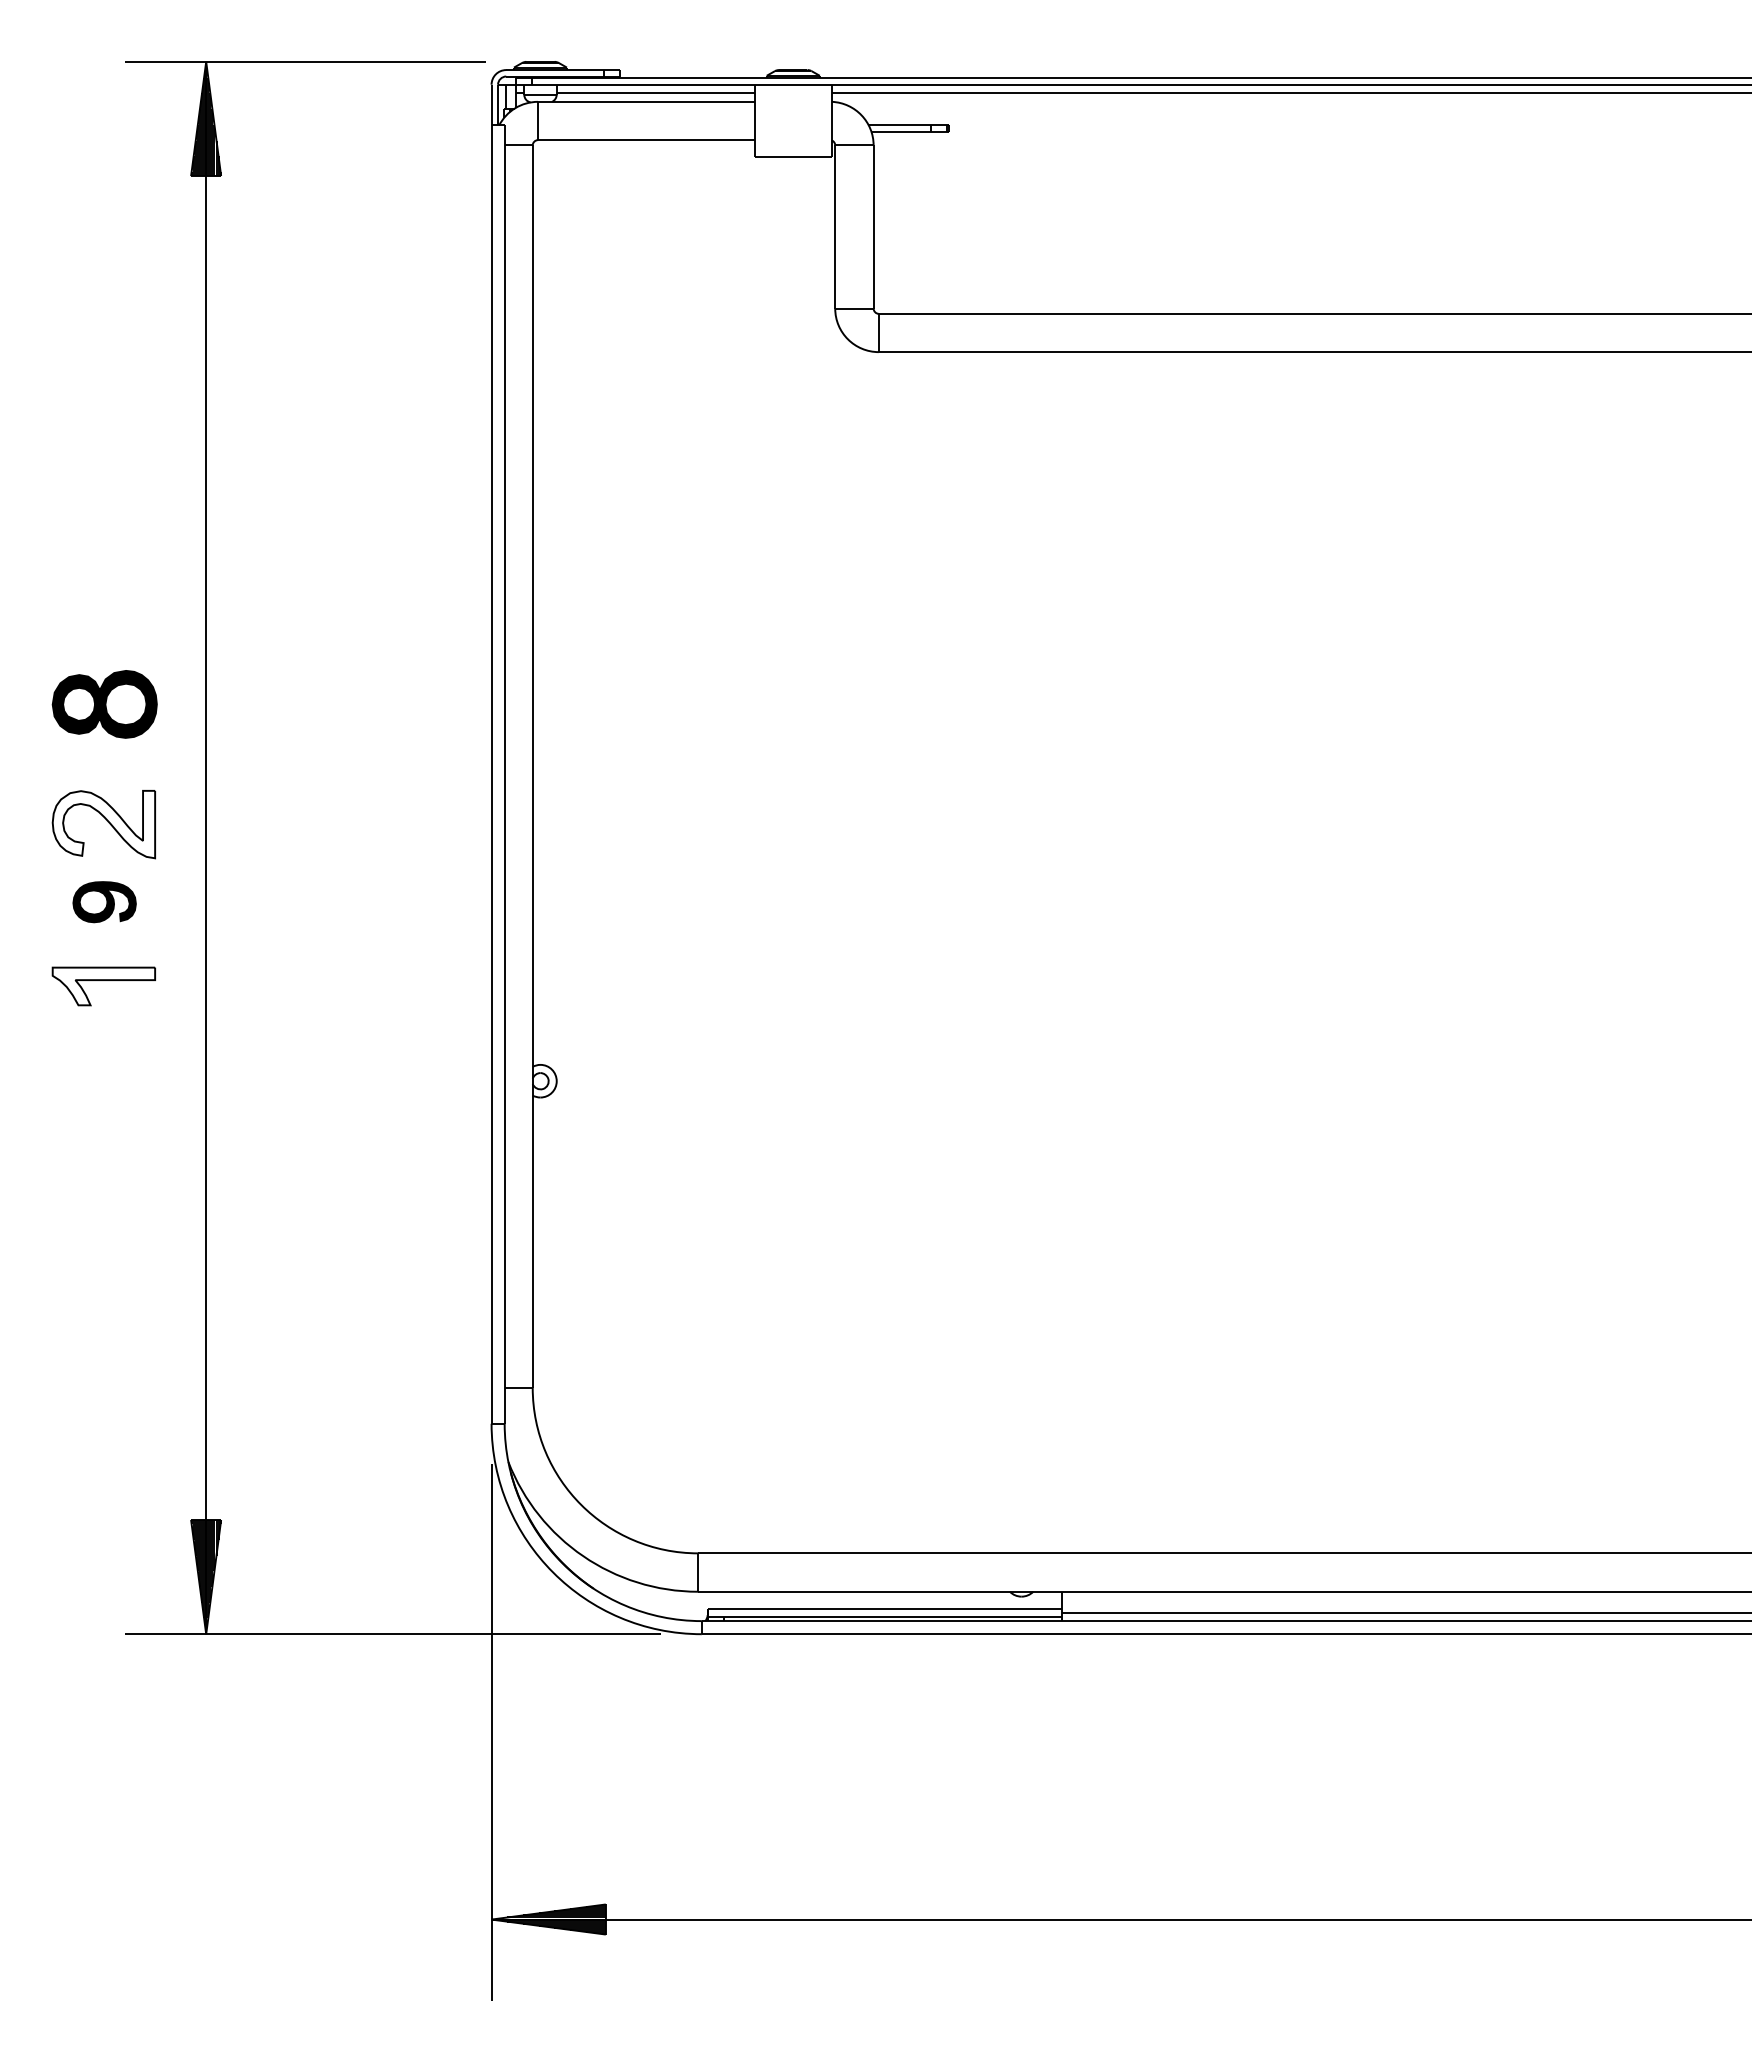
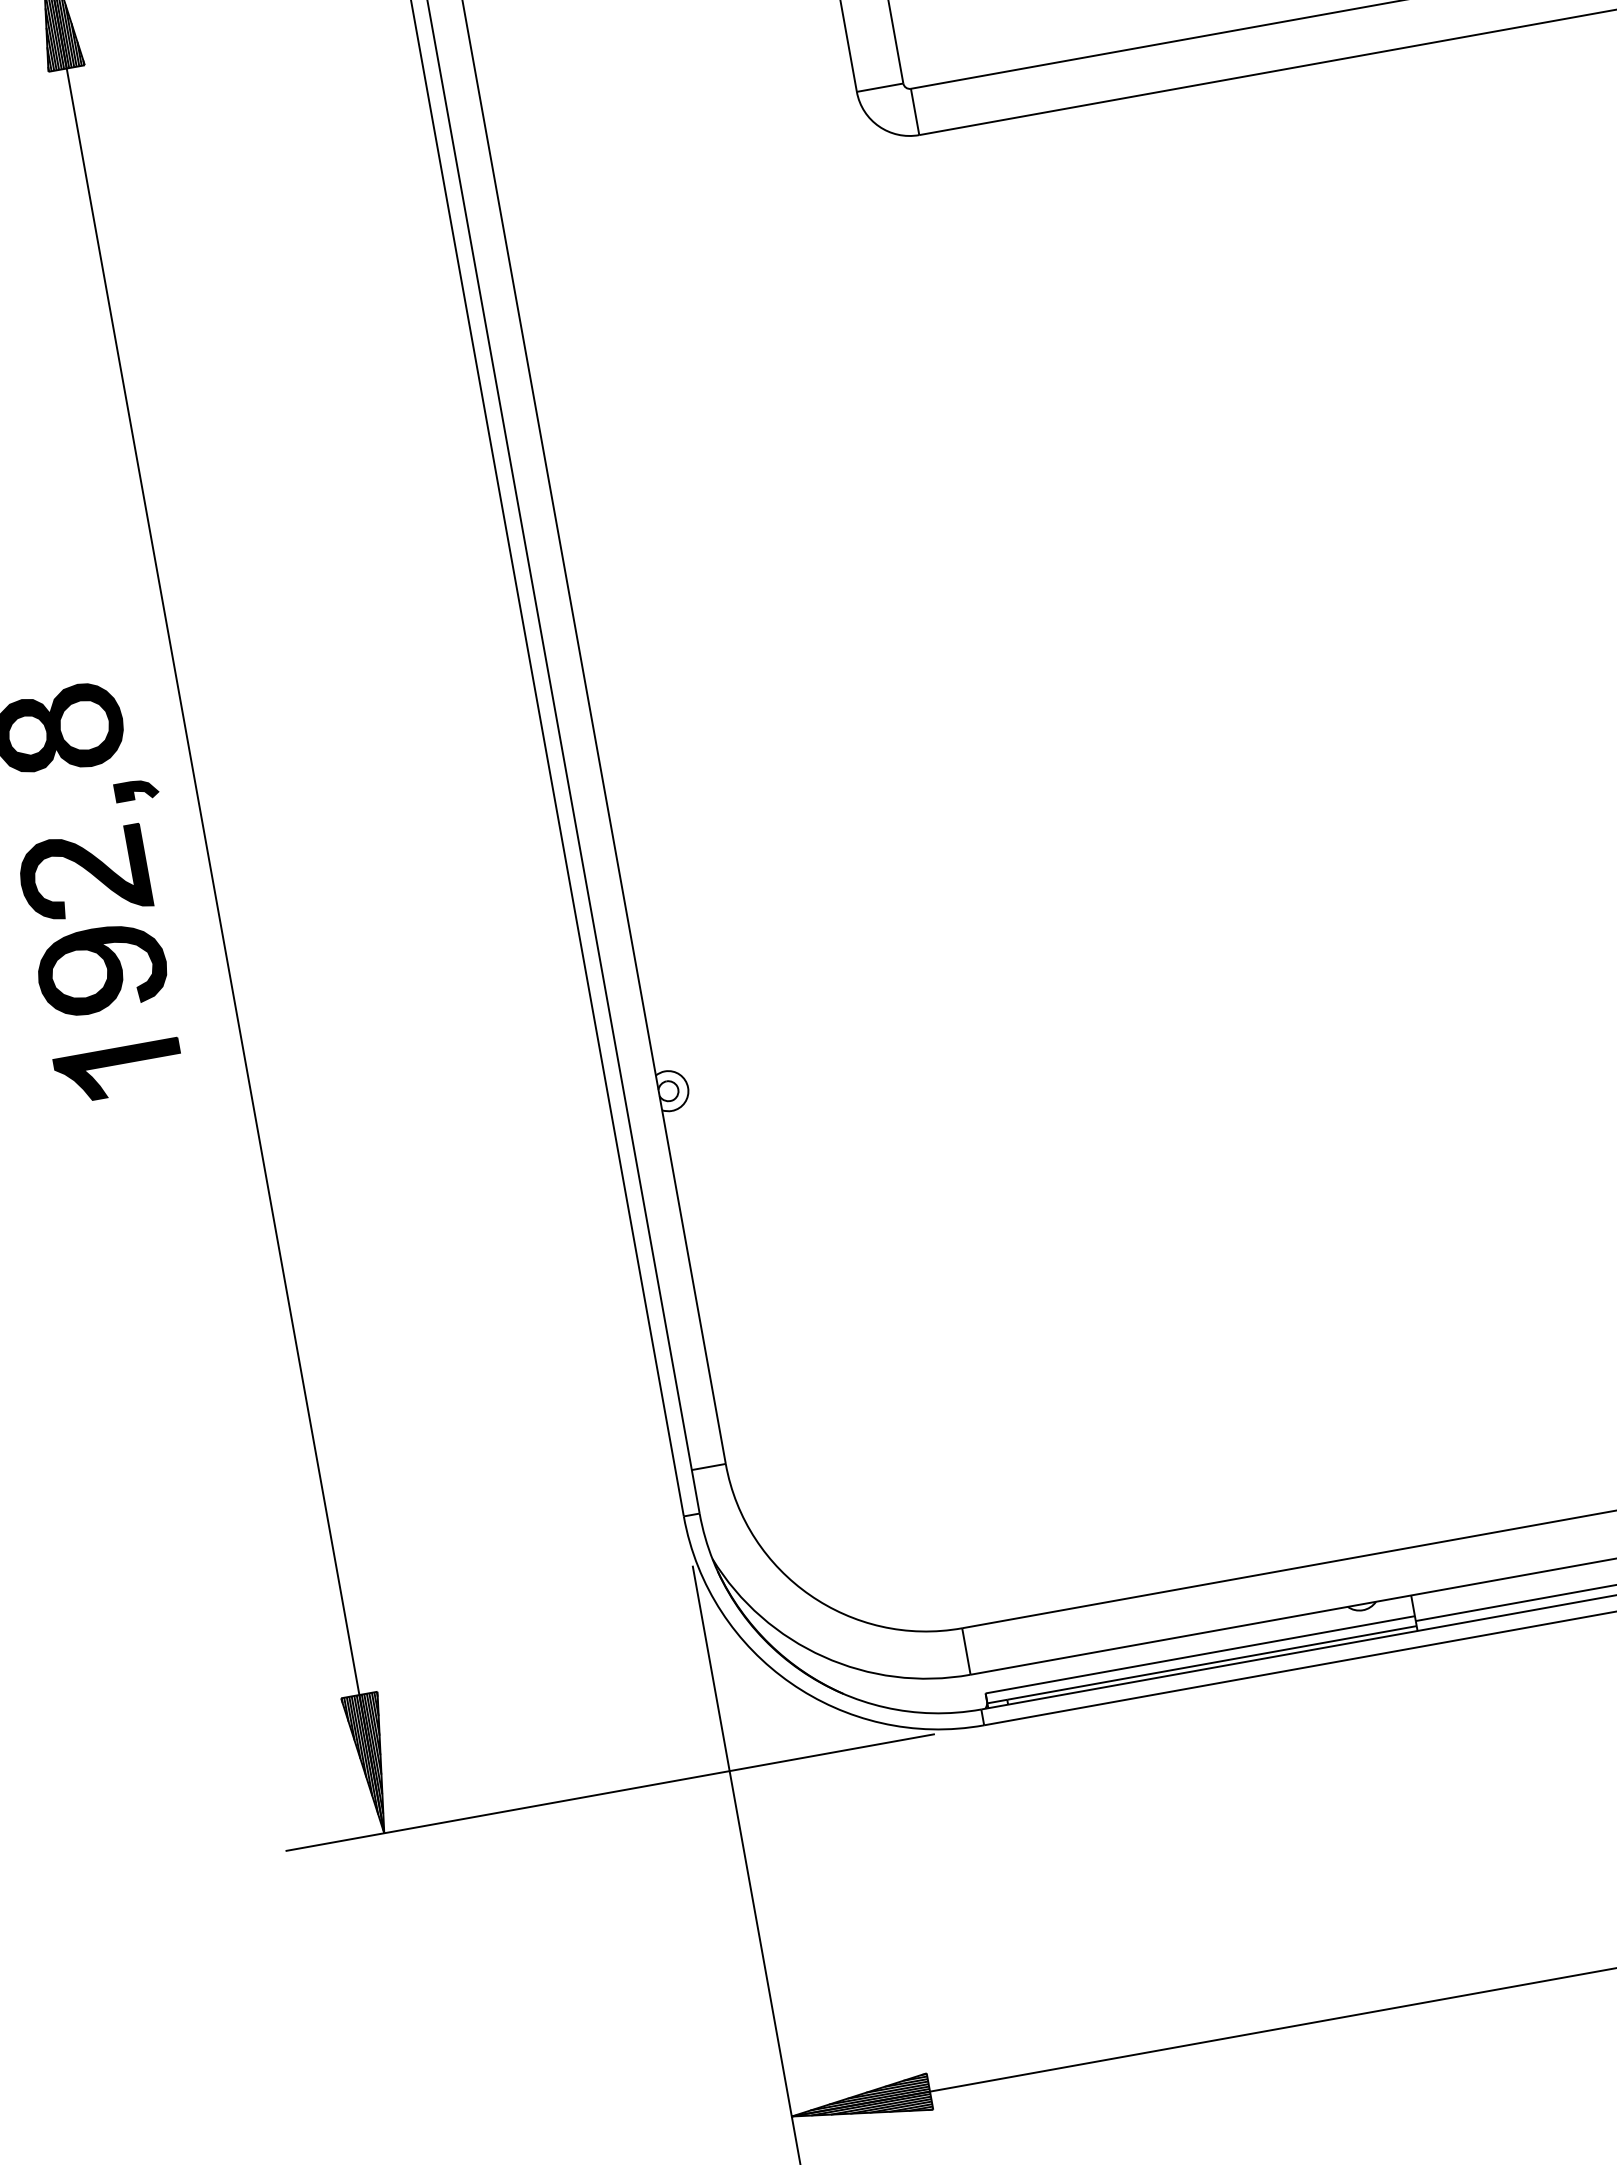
part: (158, 763) -> (136, 789), added
fill: (103, 824) -> (83, 875), added
part: (104, 901) -> (101, 968), size x1.67
fill: (103, 986) -> (118, 1071), added

